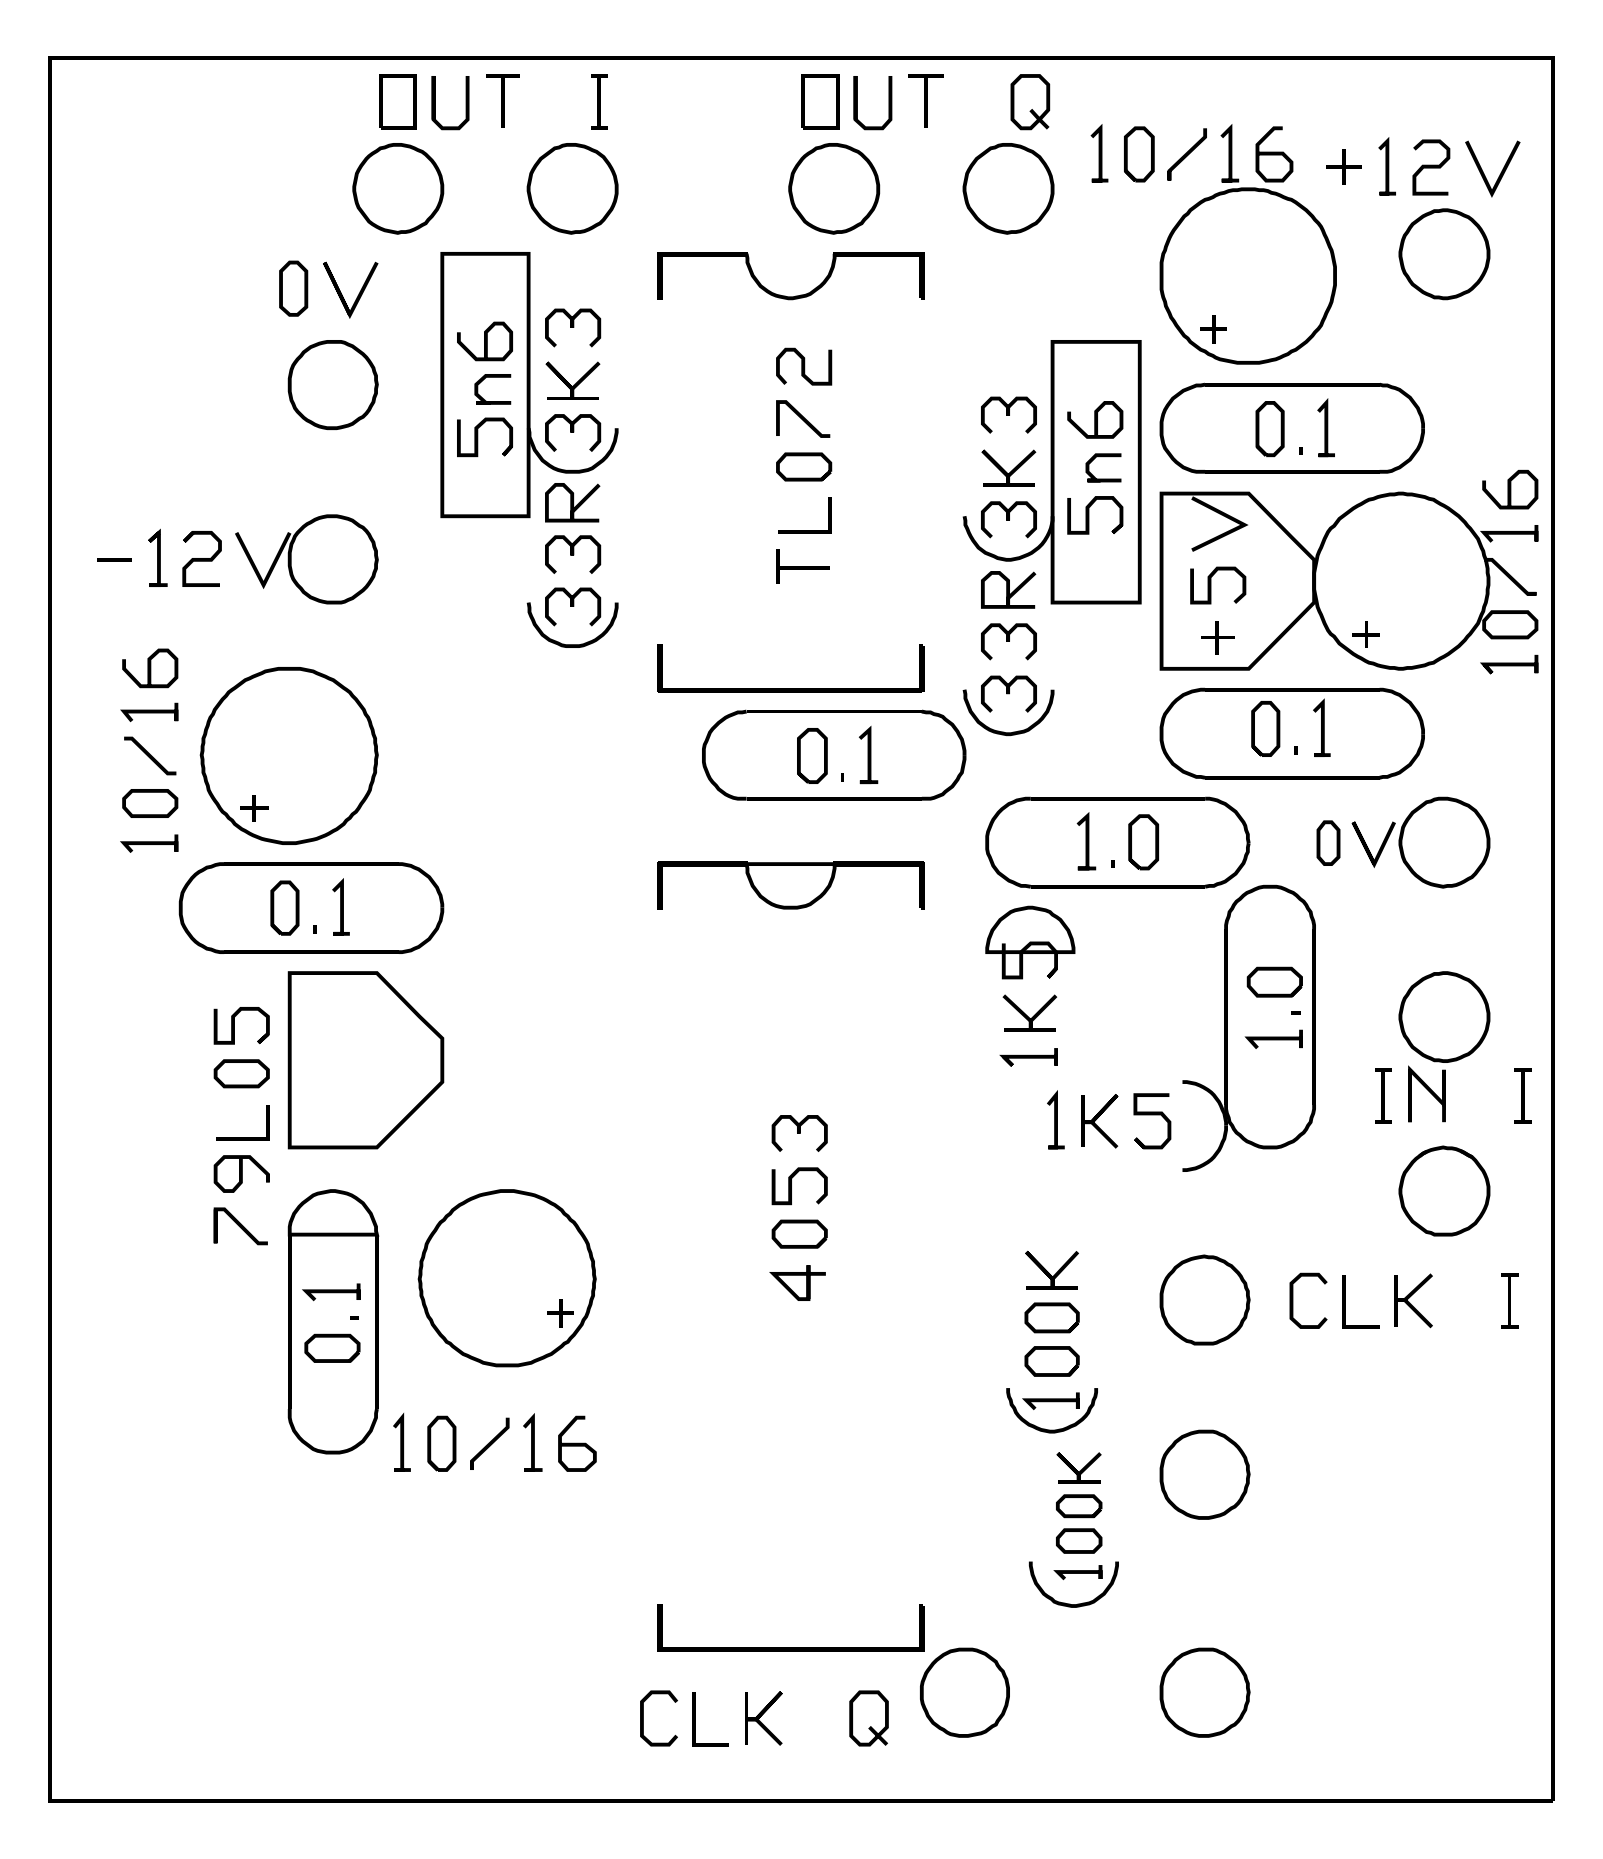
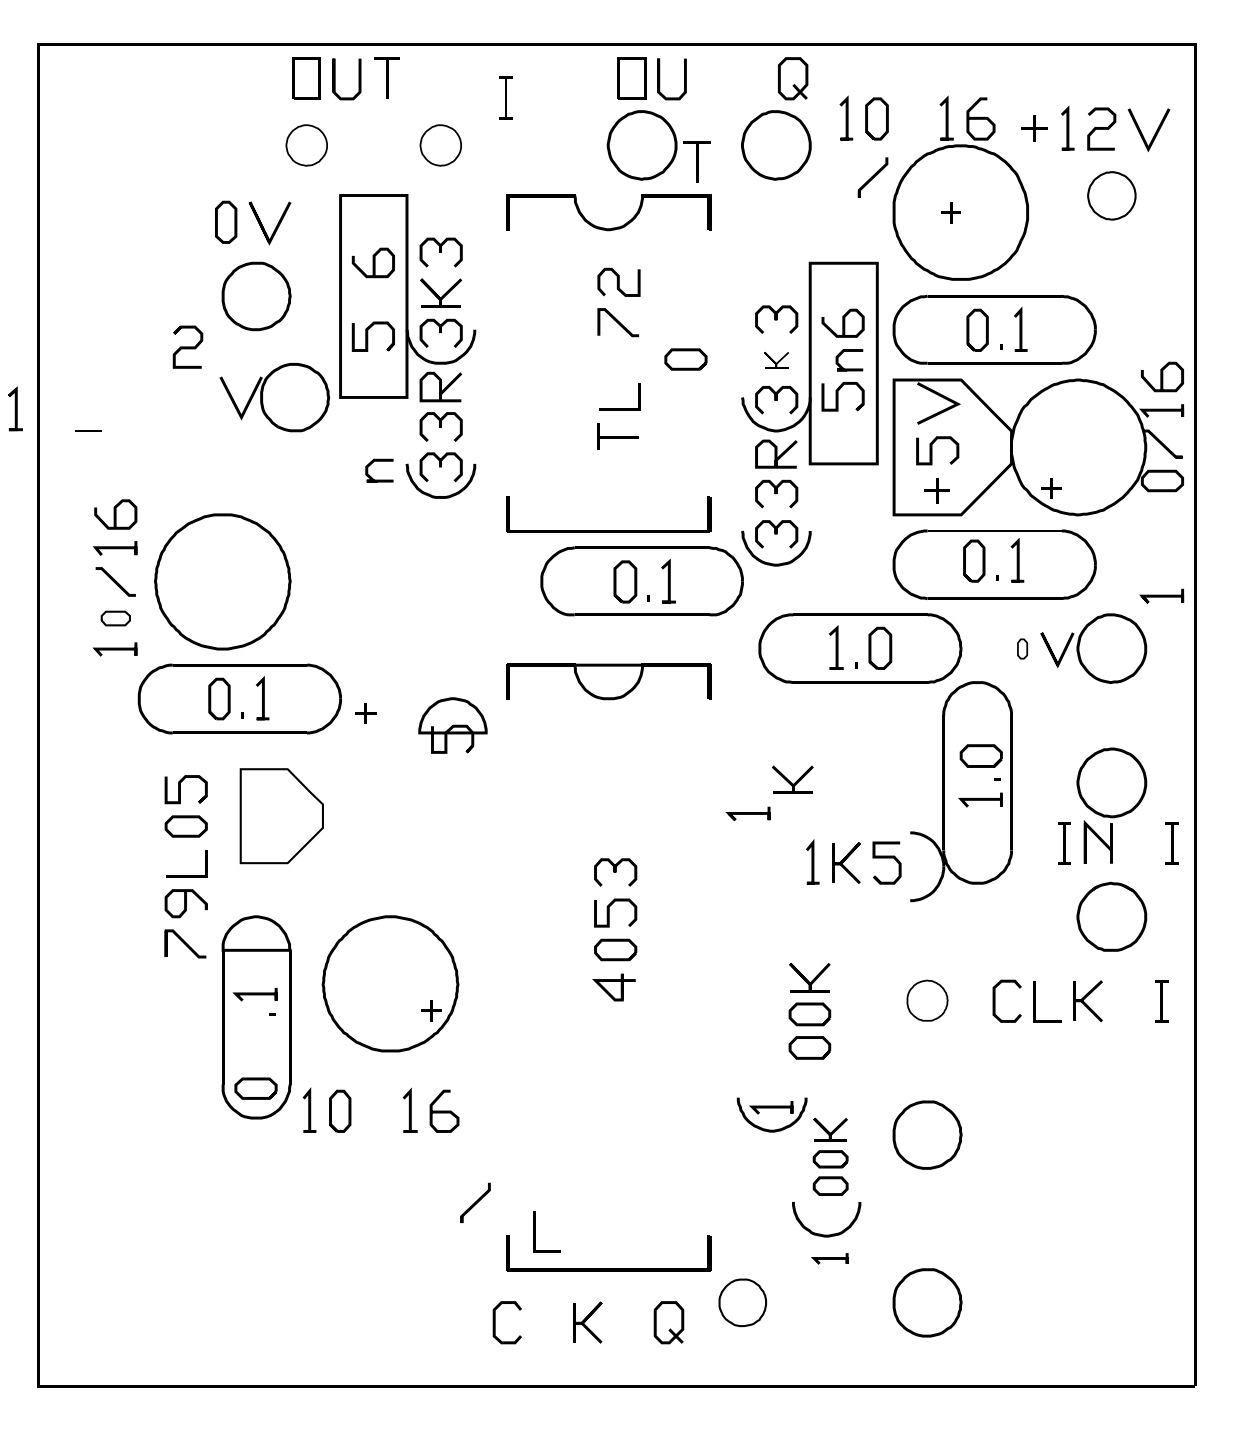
line: (925, 100) -> (697, 161), moved
curve: (599, 101) -> (506, 97), moved
line: (1186, 154) -> (872, 177), moved
part: (398, 188) -> (306, 145), size x0.6
part: (572, 188) -> (440, 145), size x0.6
part: (1444, 254) -> (1111, 196), size x0.7
part: (1213, 329) -> (951, 212), moved
curve: (492, 377) -> (379, 461), moved
curve: (804, 456) -> (686, 351), moved
part: (1008, 467) -> (776, 359), size x0.6
curve: (157, 557) -> (15, 408), moved
curve: (201, 558) -> (187, 346), moved
part: (306, 559) -> (274, 397), moved
curve: (1509, 664) -> (1161, 596), moved
part: (150, 803) -> (115, 618), size x0.7
part: (254, 808) -> (366, 713), moved
part: (1328, 842) -> (1022, 648), size x0.6
part: (1030, 942) -> (453, 725), moved
curve: (1028, 1057) -> (747, 814), moved
part: (365, 1060) -> (281, 816), size x0.7
part: (1204, 1299) -> (927, 1000), size x0.6
curve: (332, 1337) -> (256, 1080), moved
part: (1051, 1402) -> (771, 1108), moved
line: (489, 1443) -> (475, 1202), moved
line: (1077, 1572) -> (829, 1258), moved
part: (964, 1692) -> (742, 1302), size x0.7
line: (695, 1719) -> (535, 1231), moved

